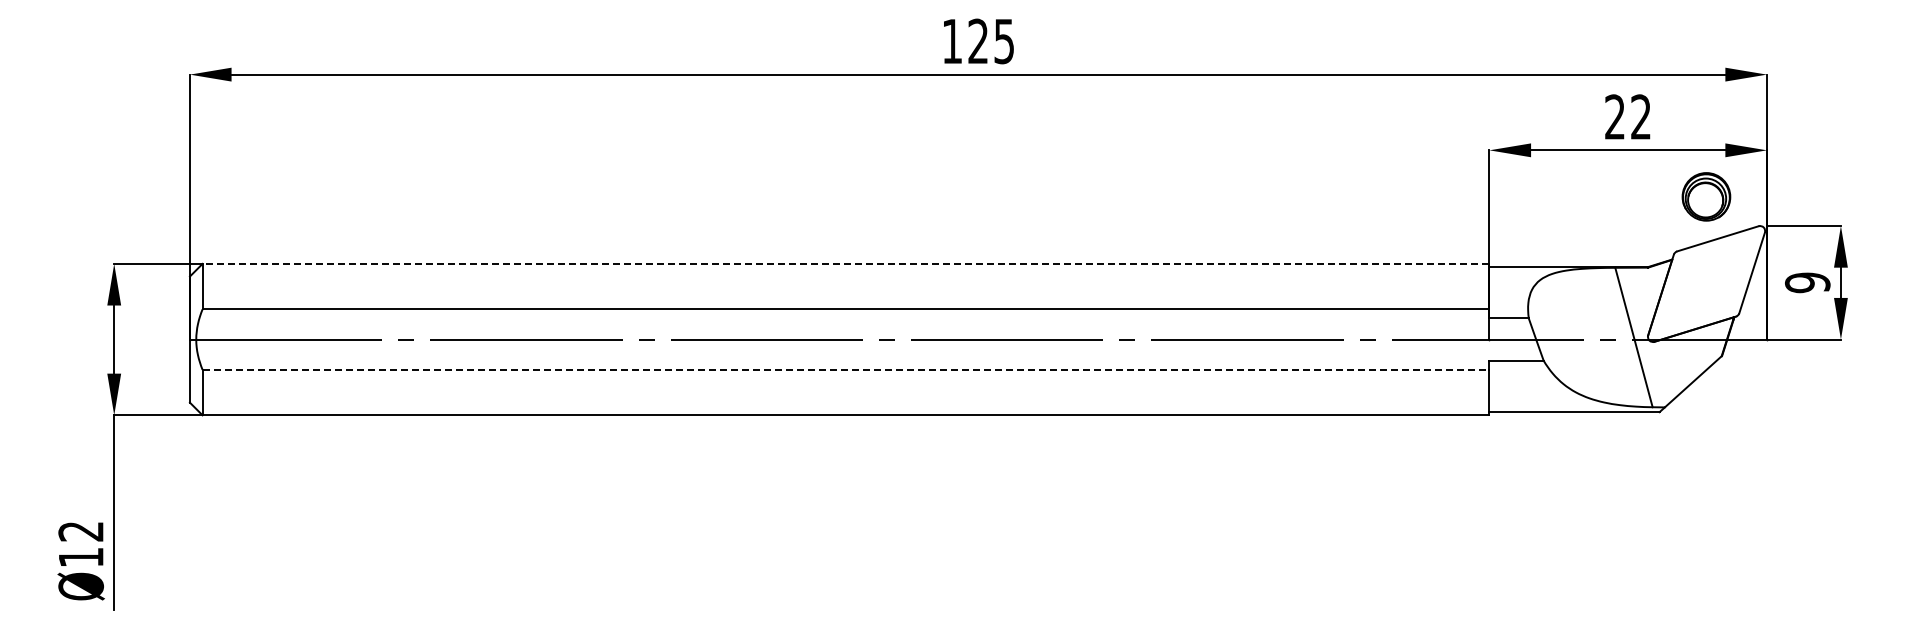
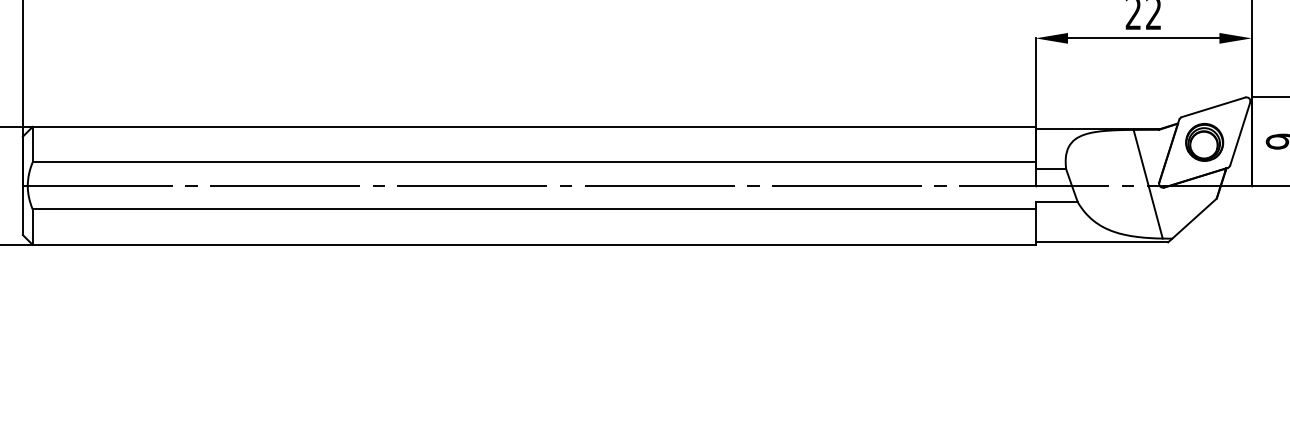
part: (1706, 196) -> (1204, 142), moved
line: (845, 263) -> (533, 126), dashed -> solid
line: (846, 369) -> (534, 209), dashed -> solid

